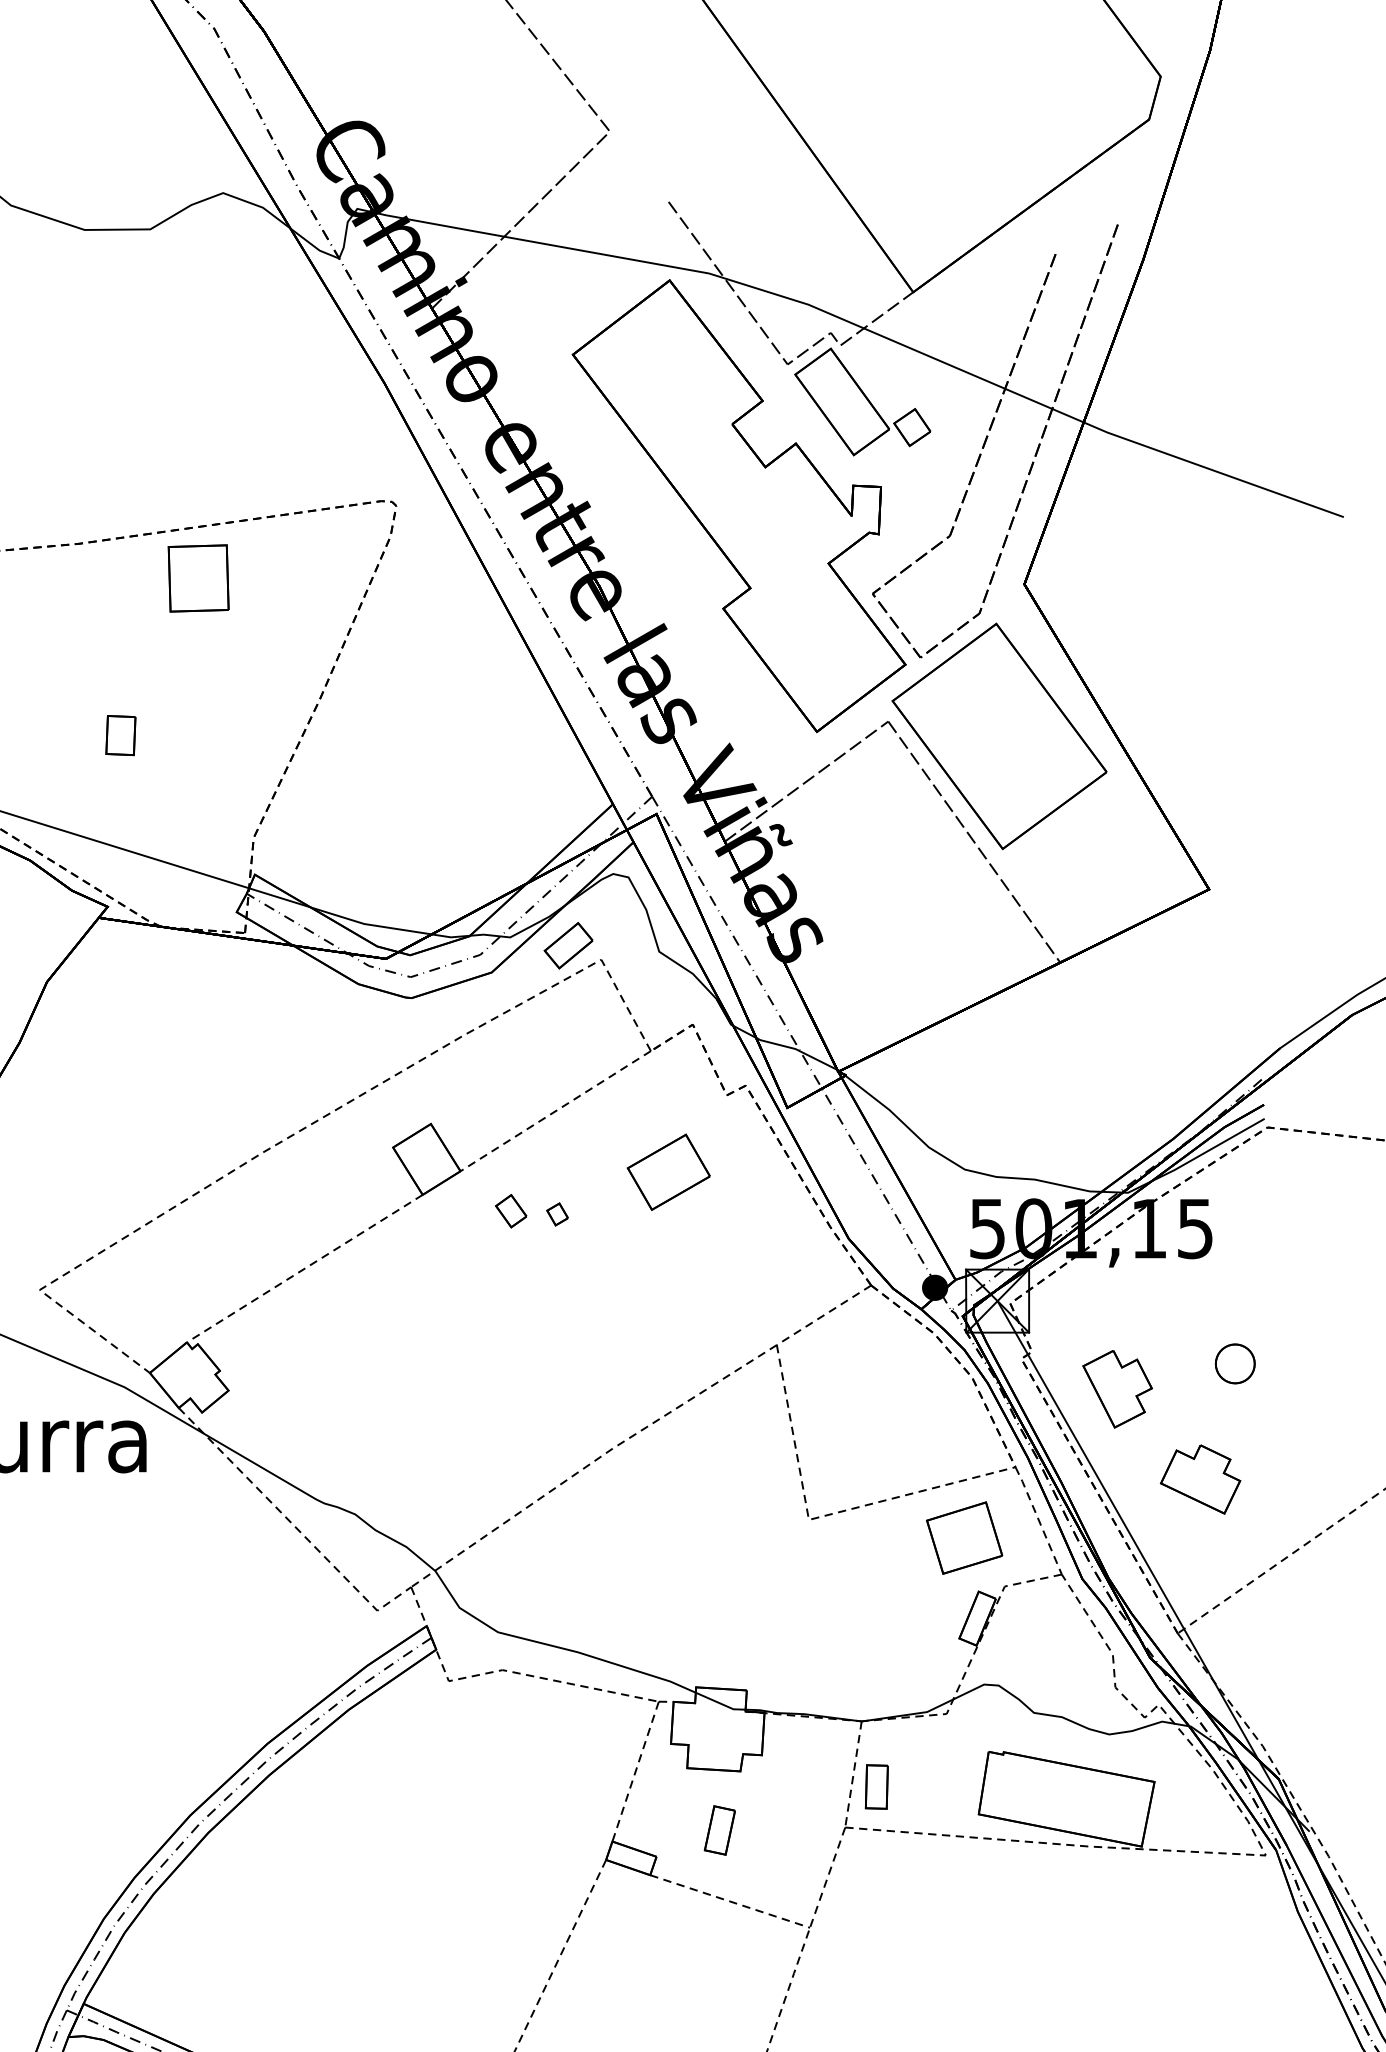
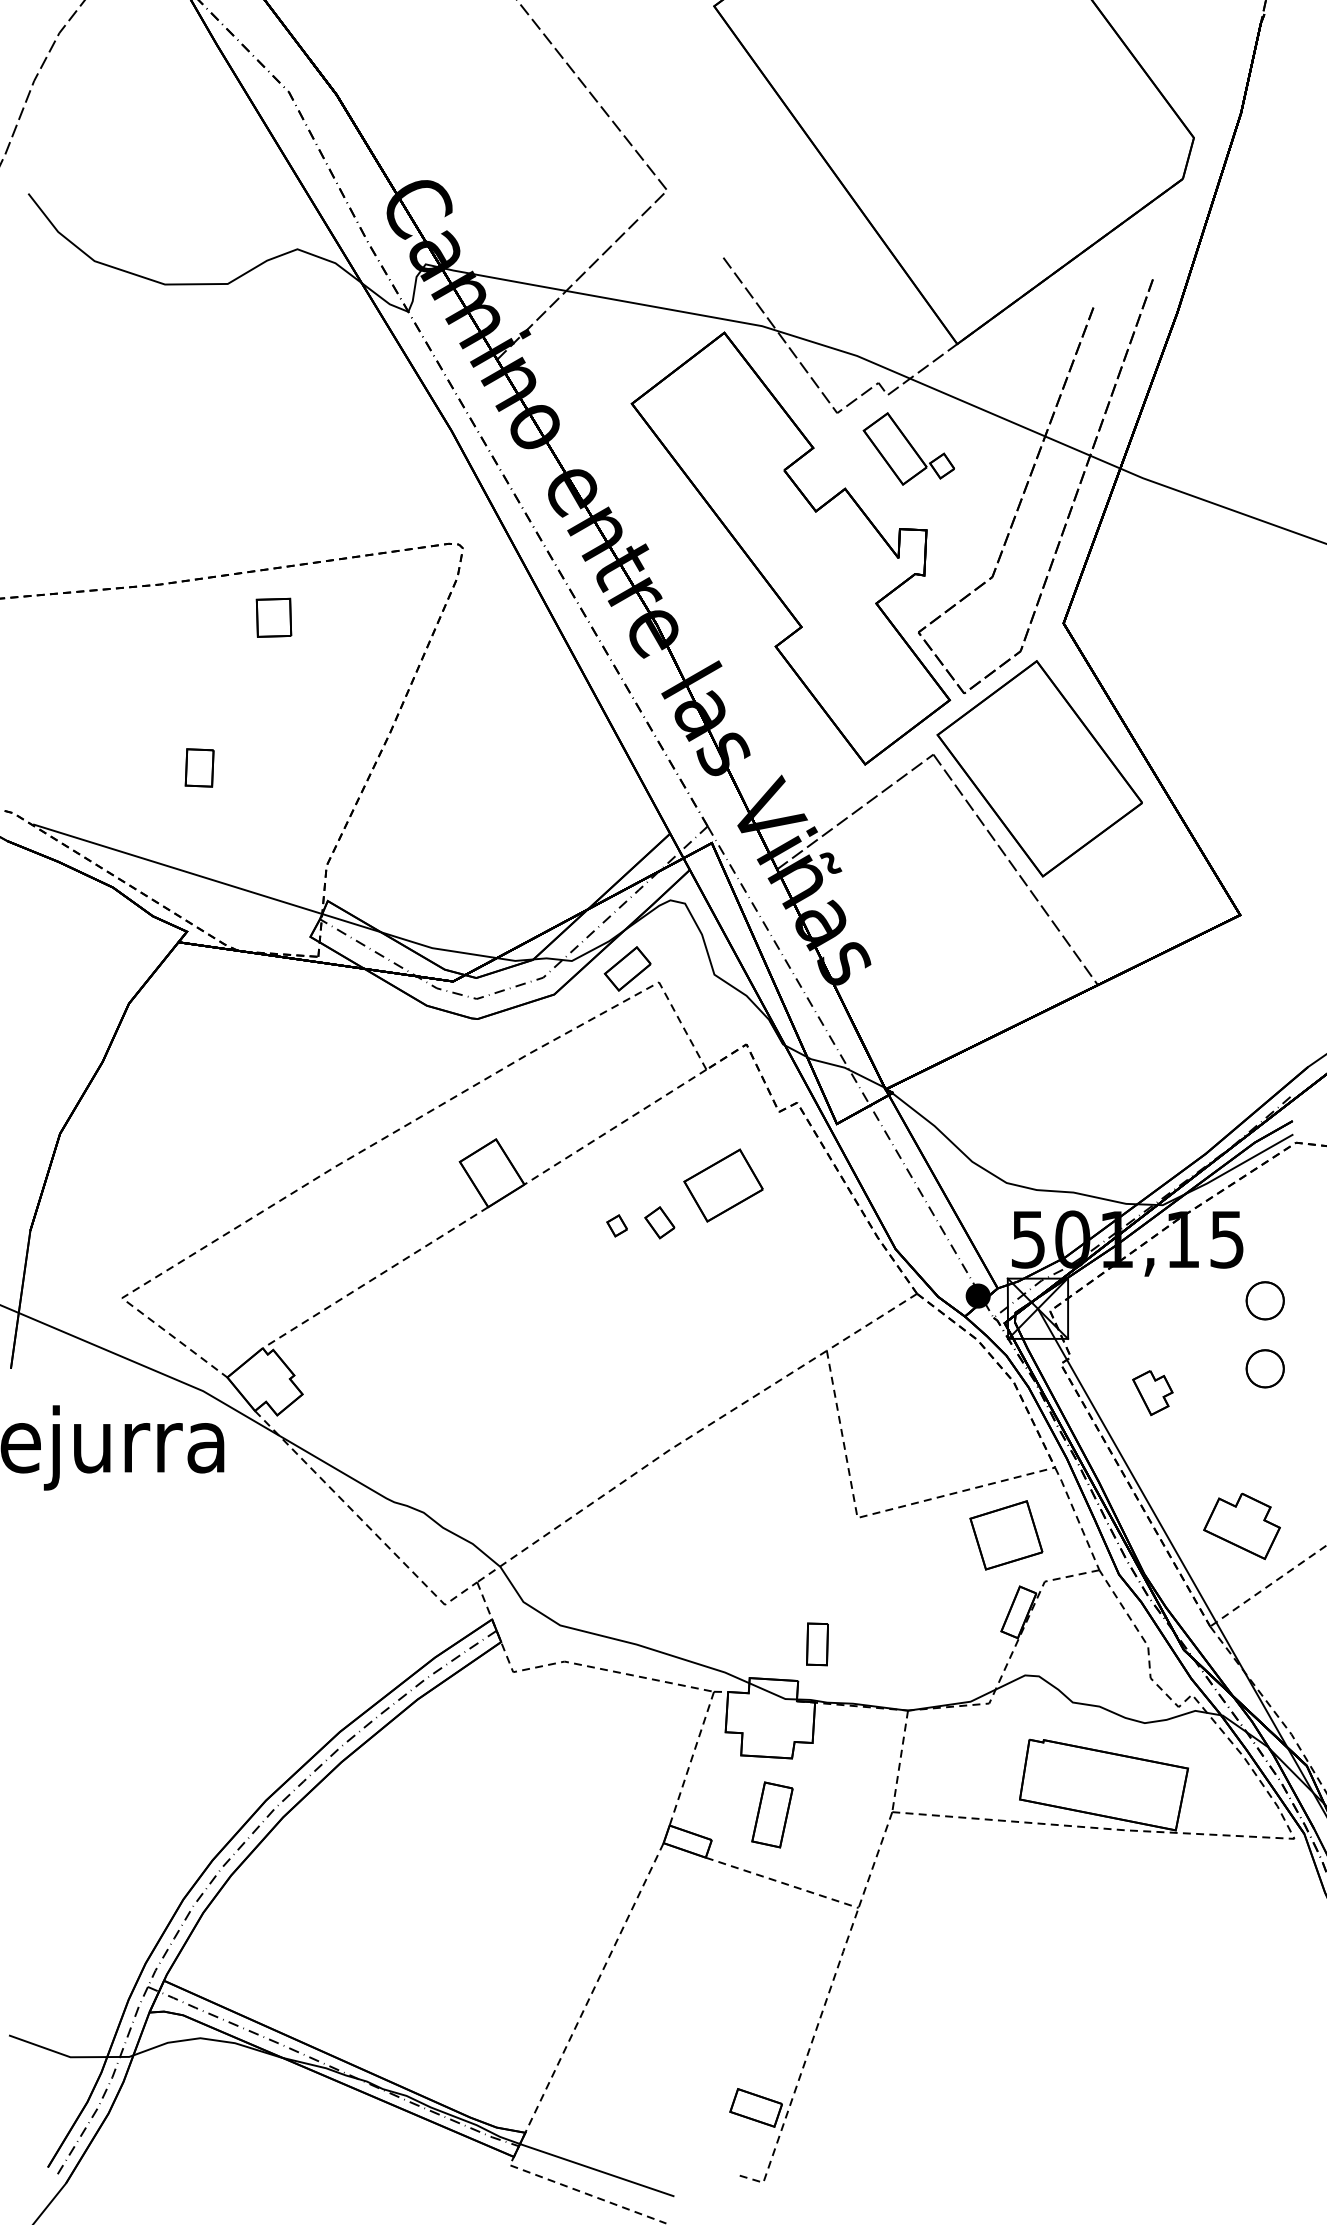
part: (862, 401) -> (908, 448), size x0.7
part: (198, 578) -> (273, 617), size x0.6
part: (510, 1210) -> (659, 1222), moved
part: (1234, 1292) -> (1264, 1300), added
part: (1117, 1388) -> (1152, 1392), size x0.6
part: (1200, 1479) -> (1241, 1526), moved
part: (876, 1787) -> (817, 1644), moved
part: (719, 1830) -> (772, 1814), size x1.4

